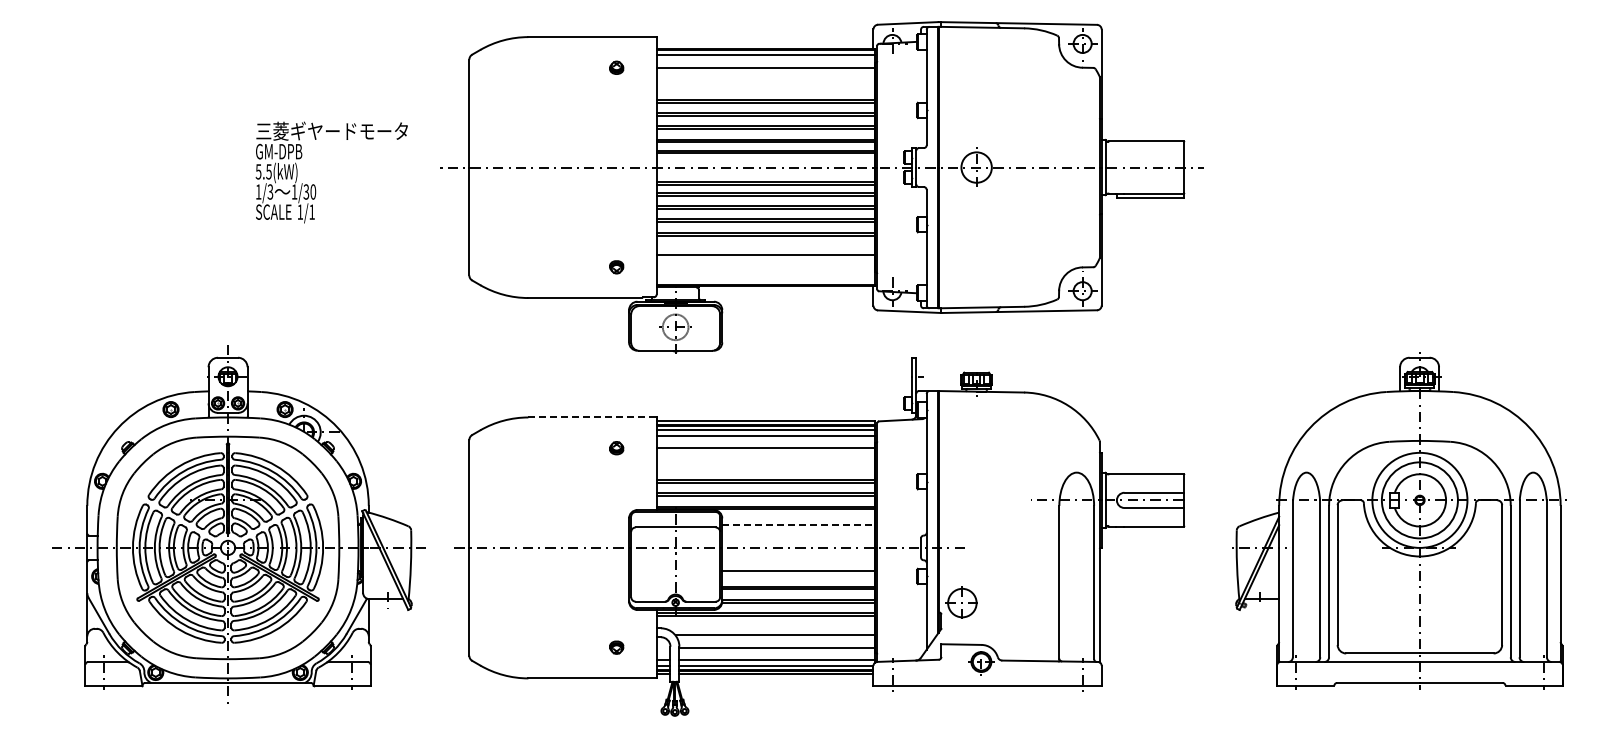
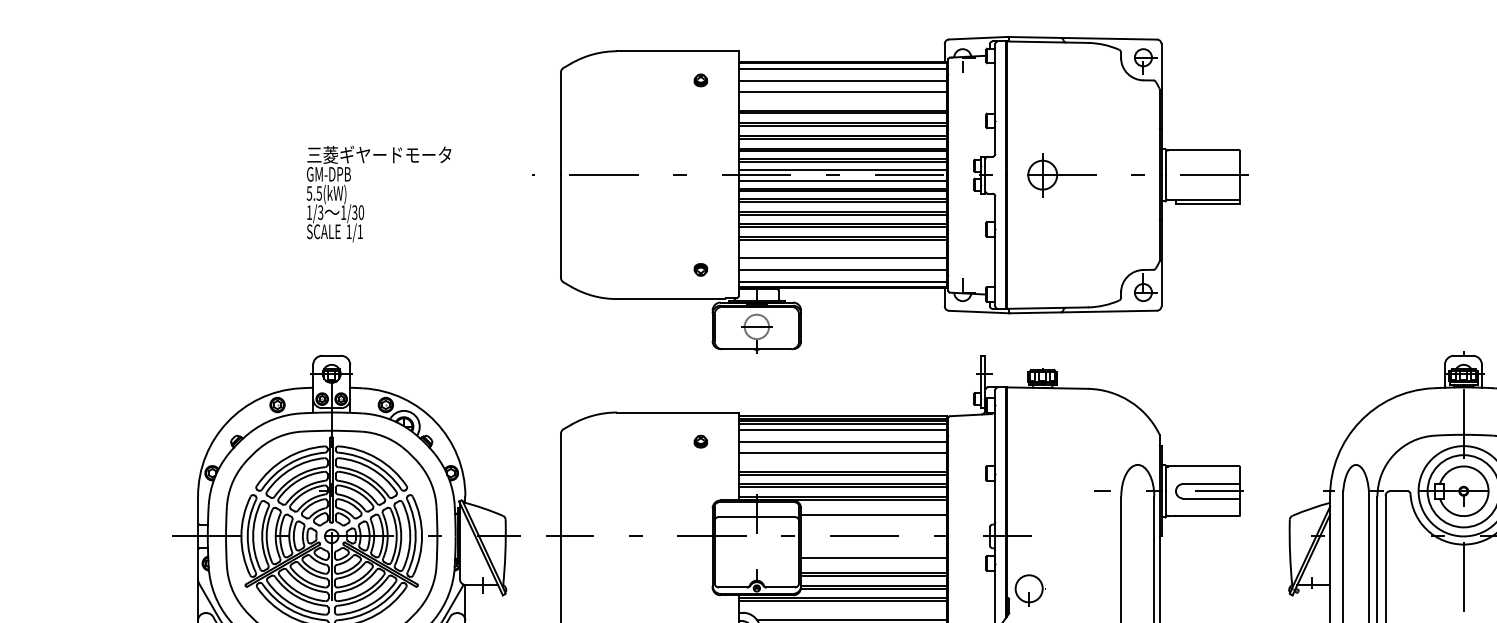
line: (765, 80) -> (842, 92), added
line: (765, 161) -> (842, 169), added
text: (331, 172) -> (378, 194), moved
line: (765, 173) -> (842, 180), added
line: (765, 267) -> (842, 270), added
line: (765, 279) -> (842, 281), added
line: (592, 417) -> (677, 412), dashed -> solid
line: (765, 460) -> (842, 453), added
line: (798, 525) -> (873, 515), dashed -> solid

